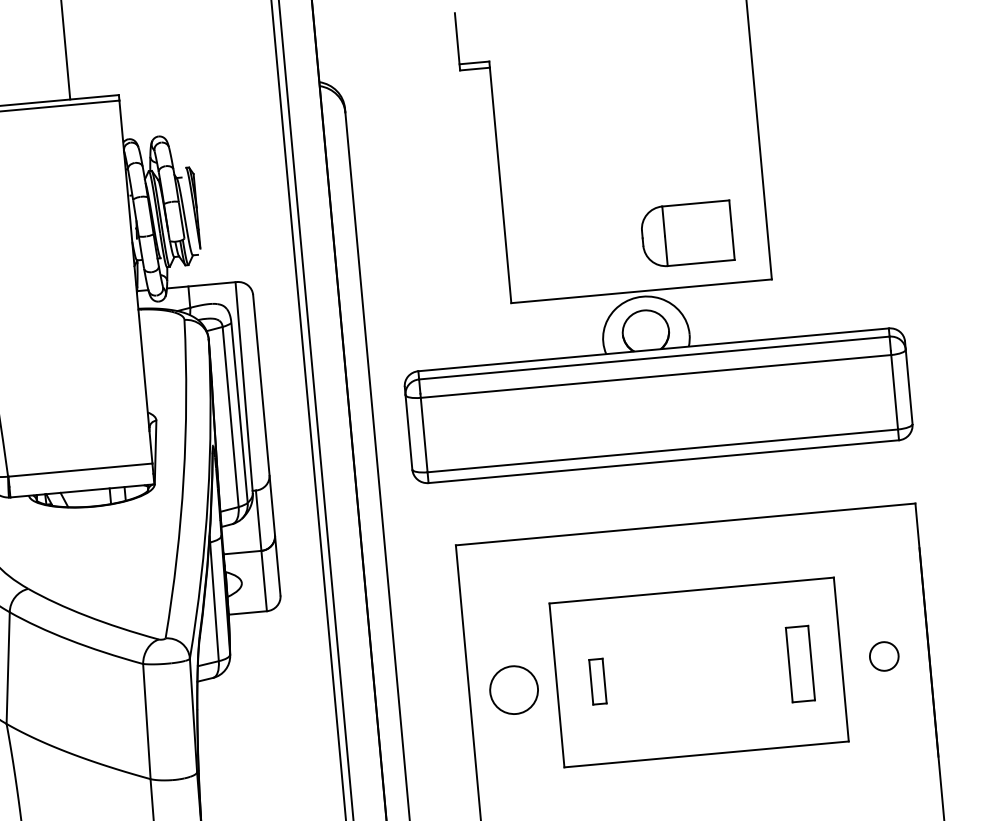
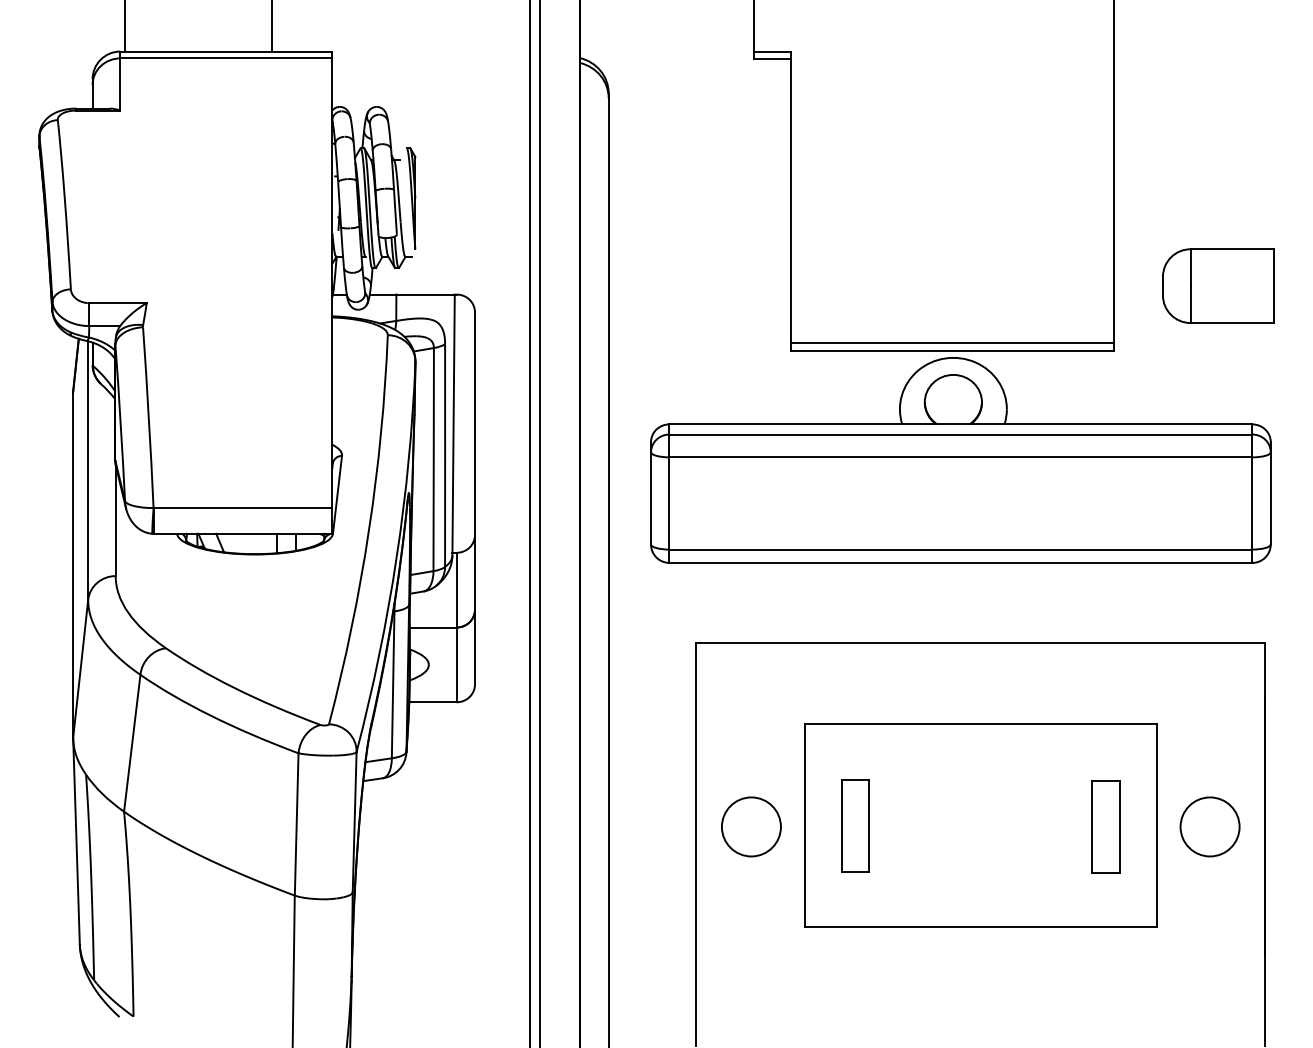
part: (687, 233) -> (1218, 285), moved
line: (640, 285) -> (952, 343), added
circle: (883, 656) -> (1209, 826), size x1.67
part: (598, 681) -> (855, 825), size x1.67

